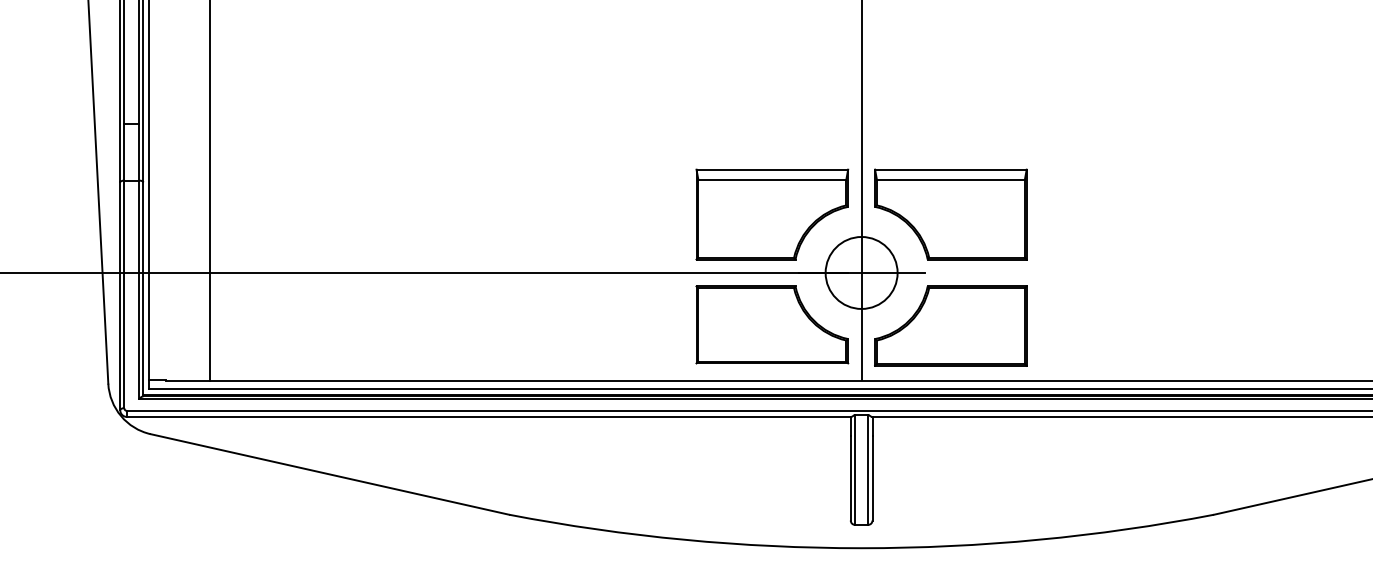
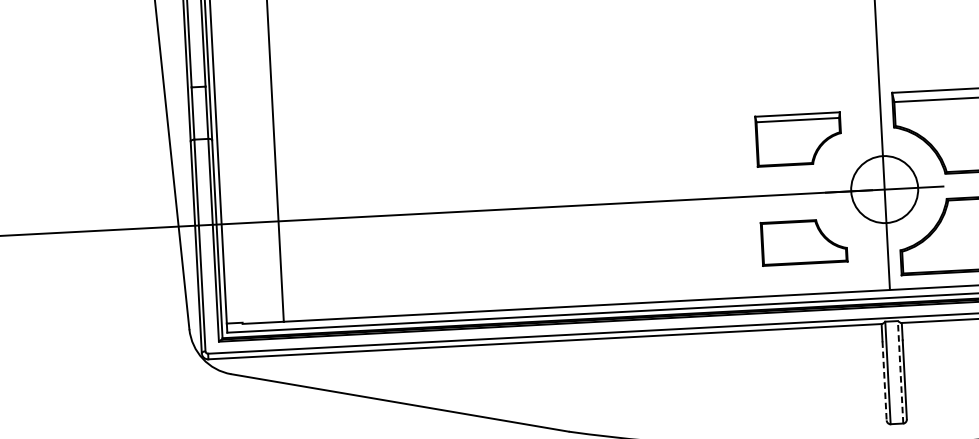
part: (772, 214) -> (798, 139), size x0.6
part: (772, 324) -> (804, 241), size x0.6
line: (868, 469) -> (900, 372), solid -> dashed
line: (850, 478) -> (884, 381), solid -> dashed

